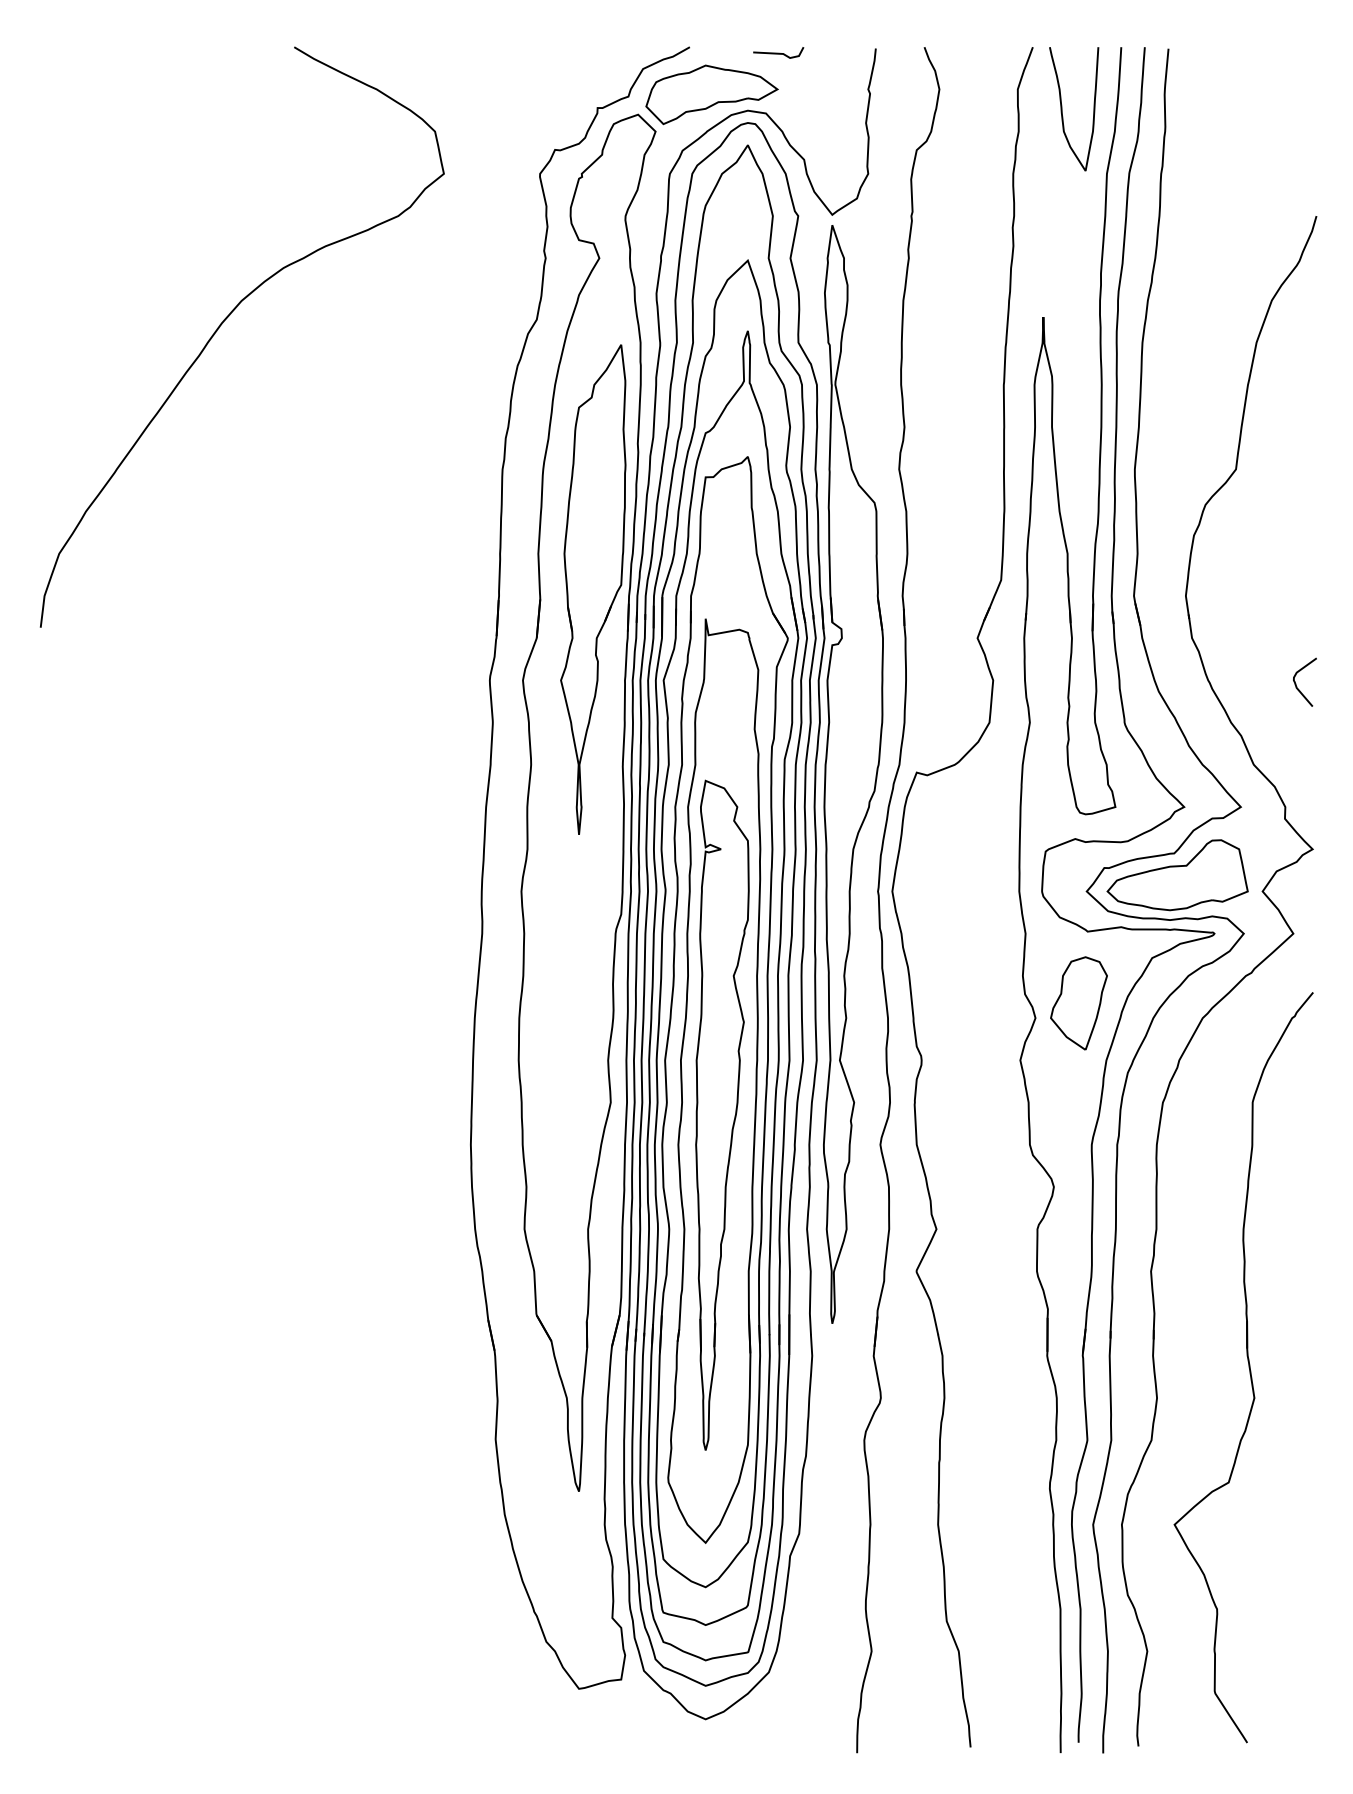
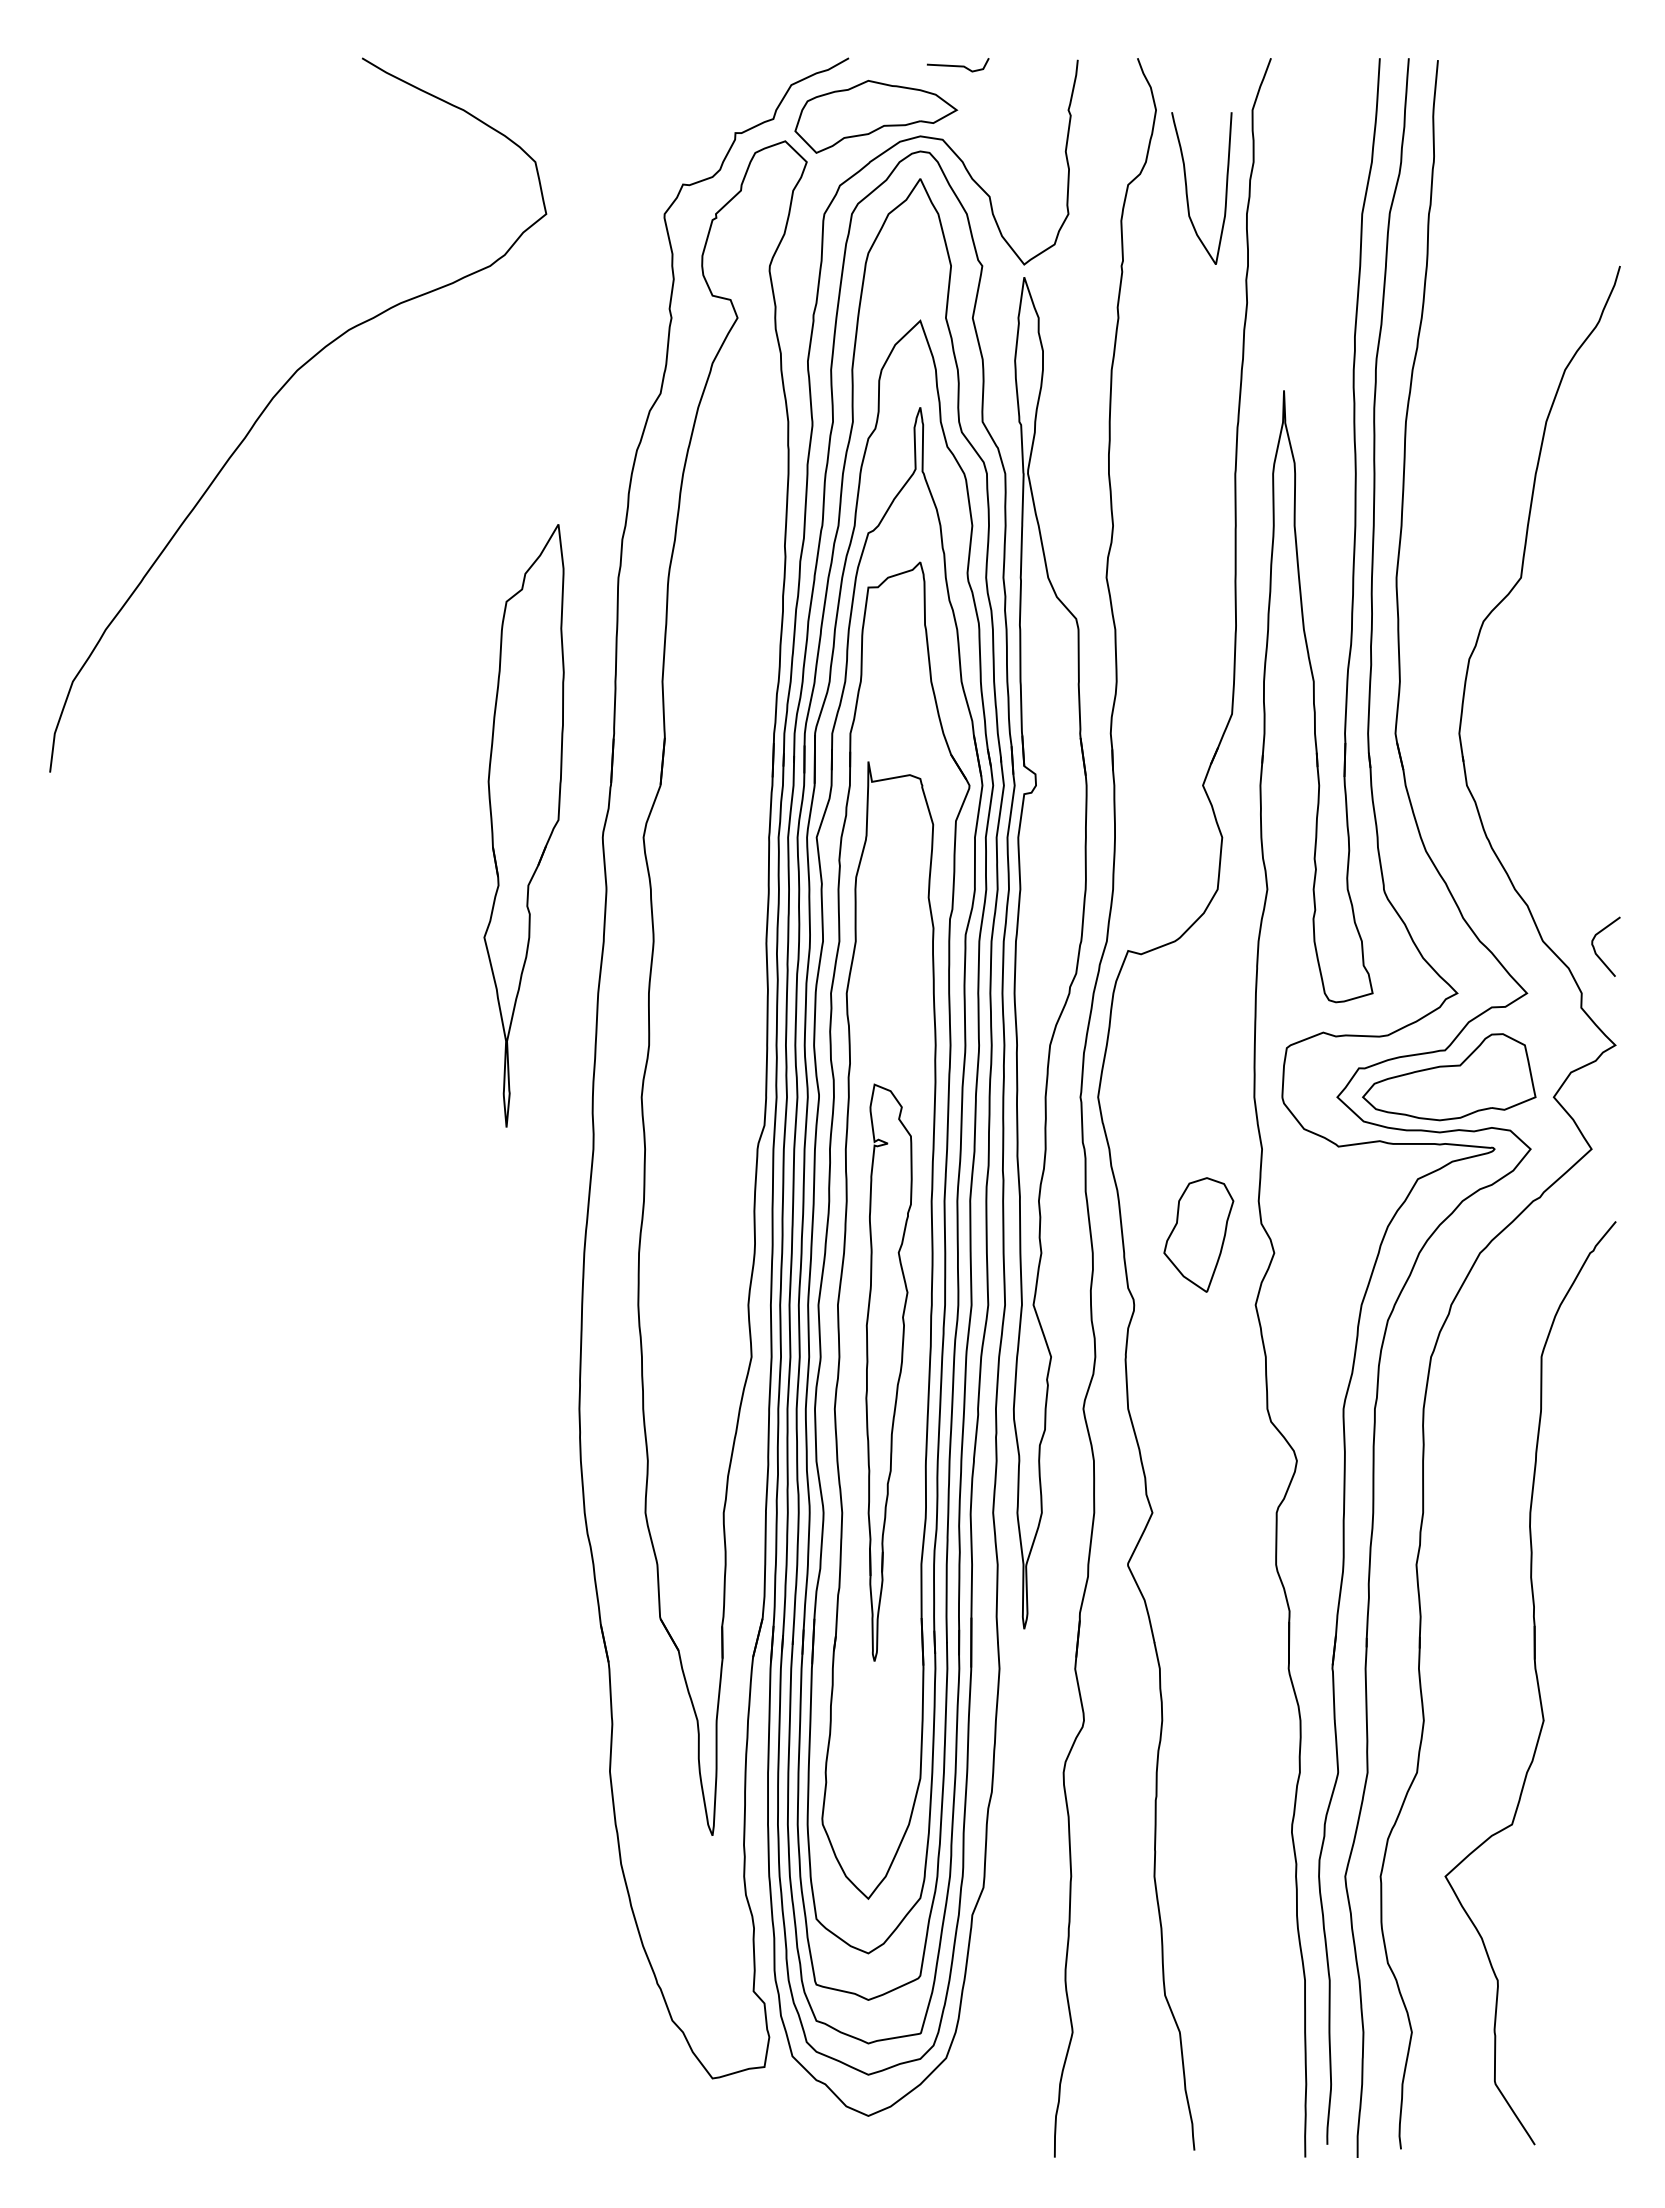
curve: (1062, 109) -> (1187, 188), moved
part: (592, 589) -> (523, 825), moved
curve: (1296, 684) -> (1595, 949), moved
part: (1078, 1003) -> (1198, 1234), moved
part: (722, 1115) -> (888, 1372), size x0.7

